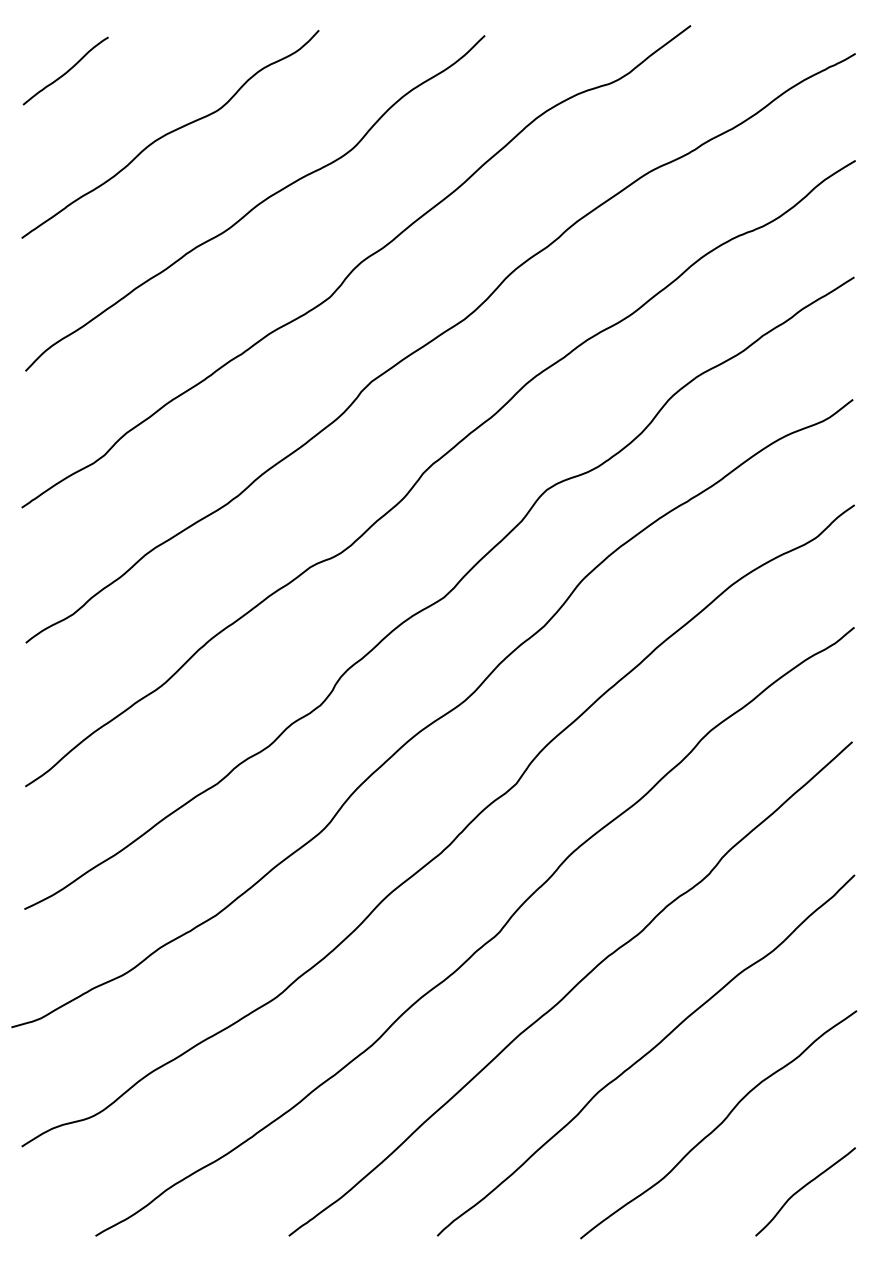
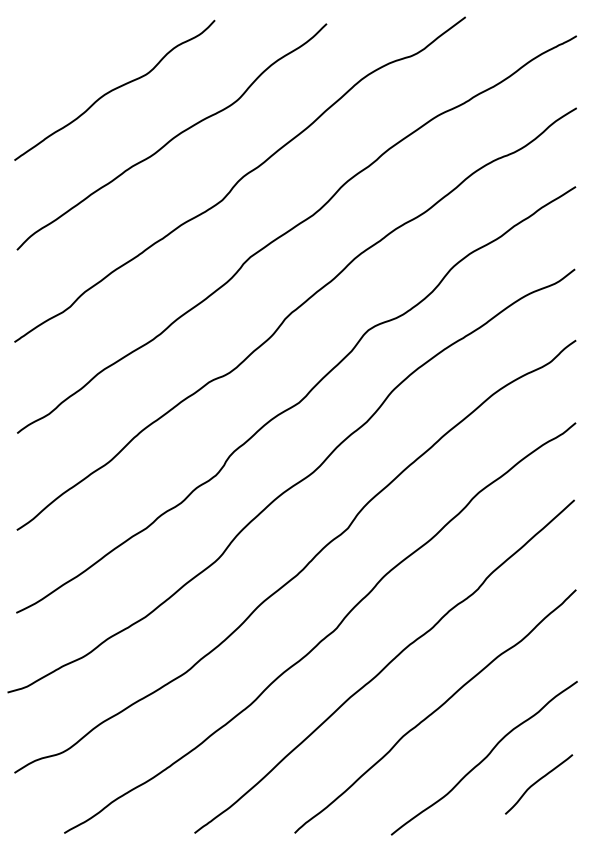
curve: (66, 70) -> (44, 47), removed
curve: (803, 1188) -> (537, 782), moved

